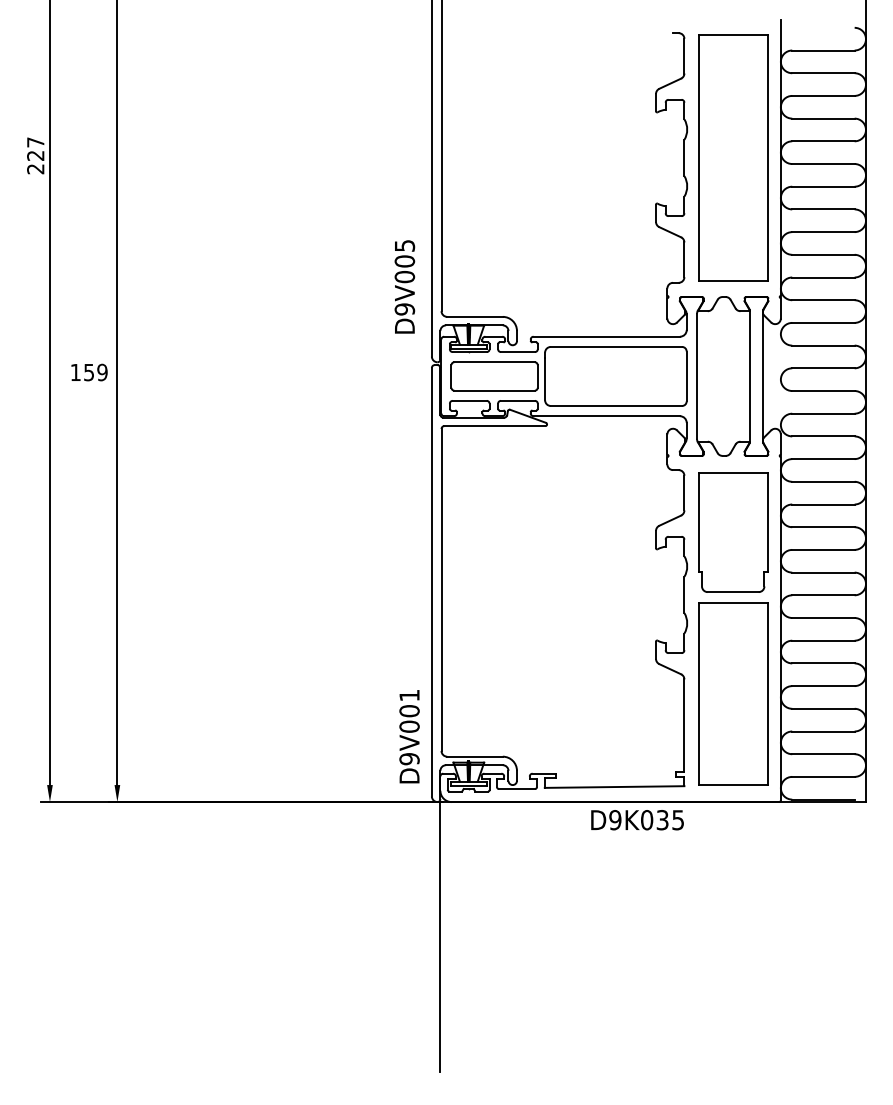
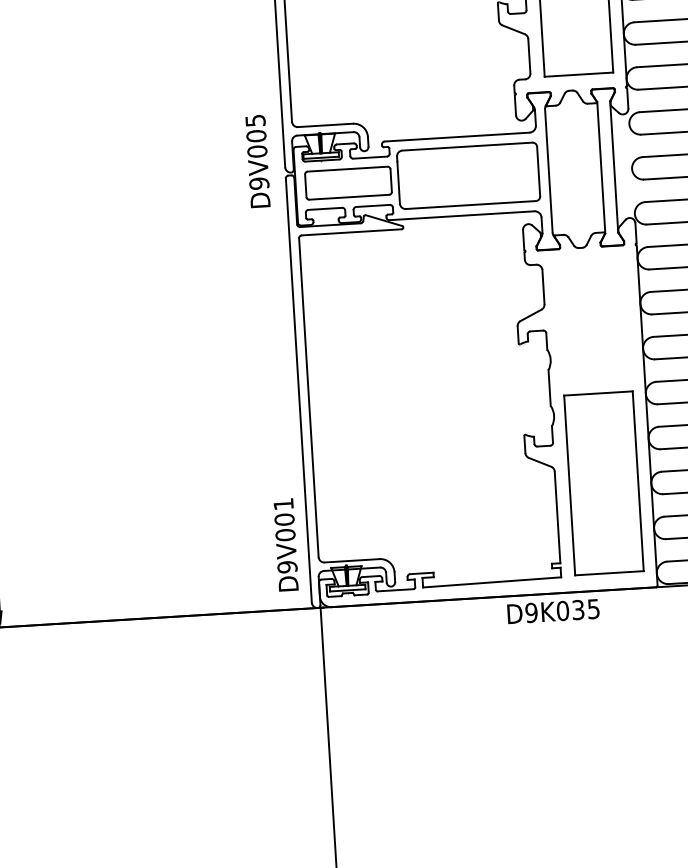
text: (404, 286) -> (257, 160), moved
part: (733, 532) -> (594, 323), removed
text: (637, 820) -> (553, 611), moved

